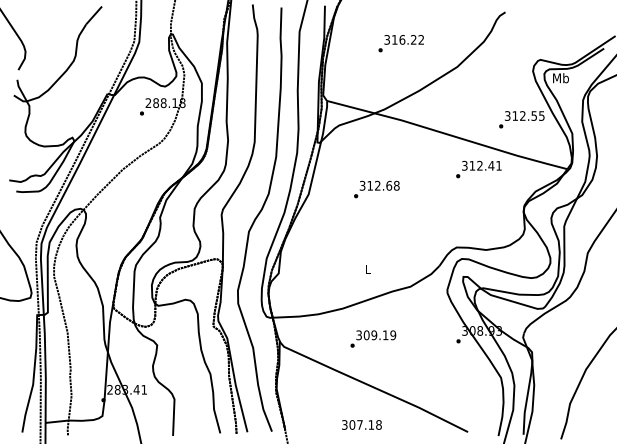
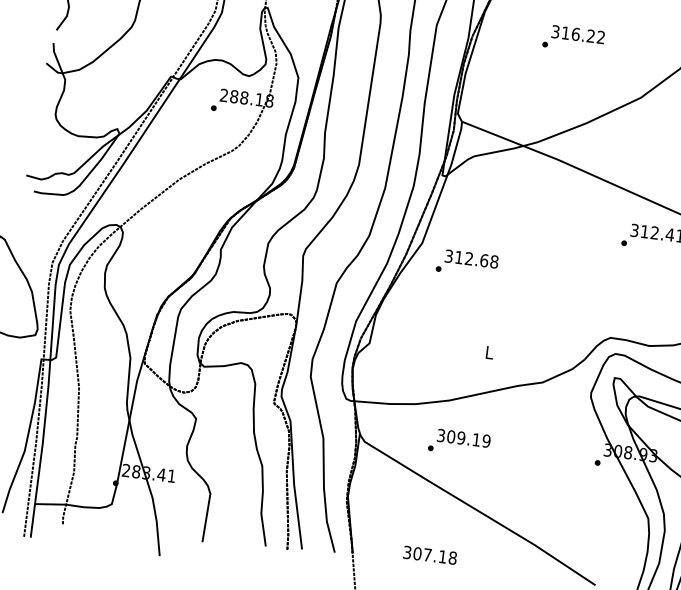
text: (400, 43) -> (572, 38), moved
text: (376, 189) -> (466, 263), moved
text: (373, 338) -> (459, 442), moved
text: (361, 424) -> (429, 554), moved

